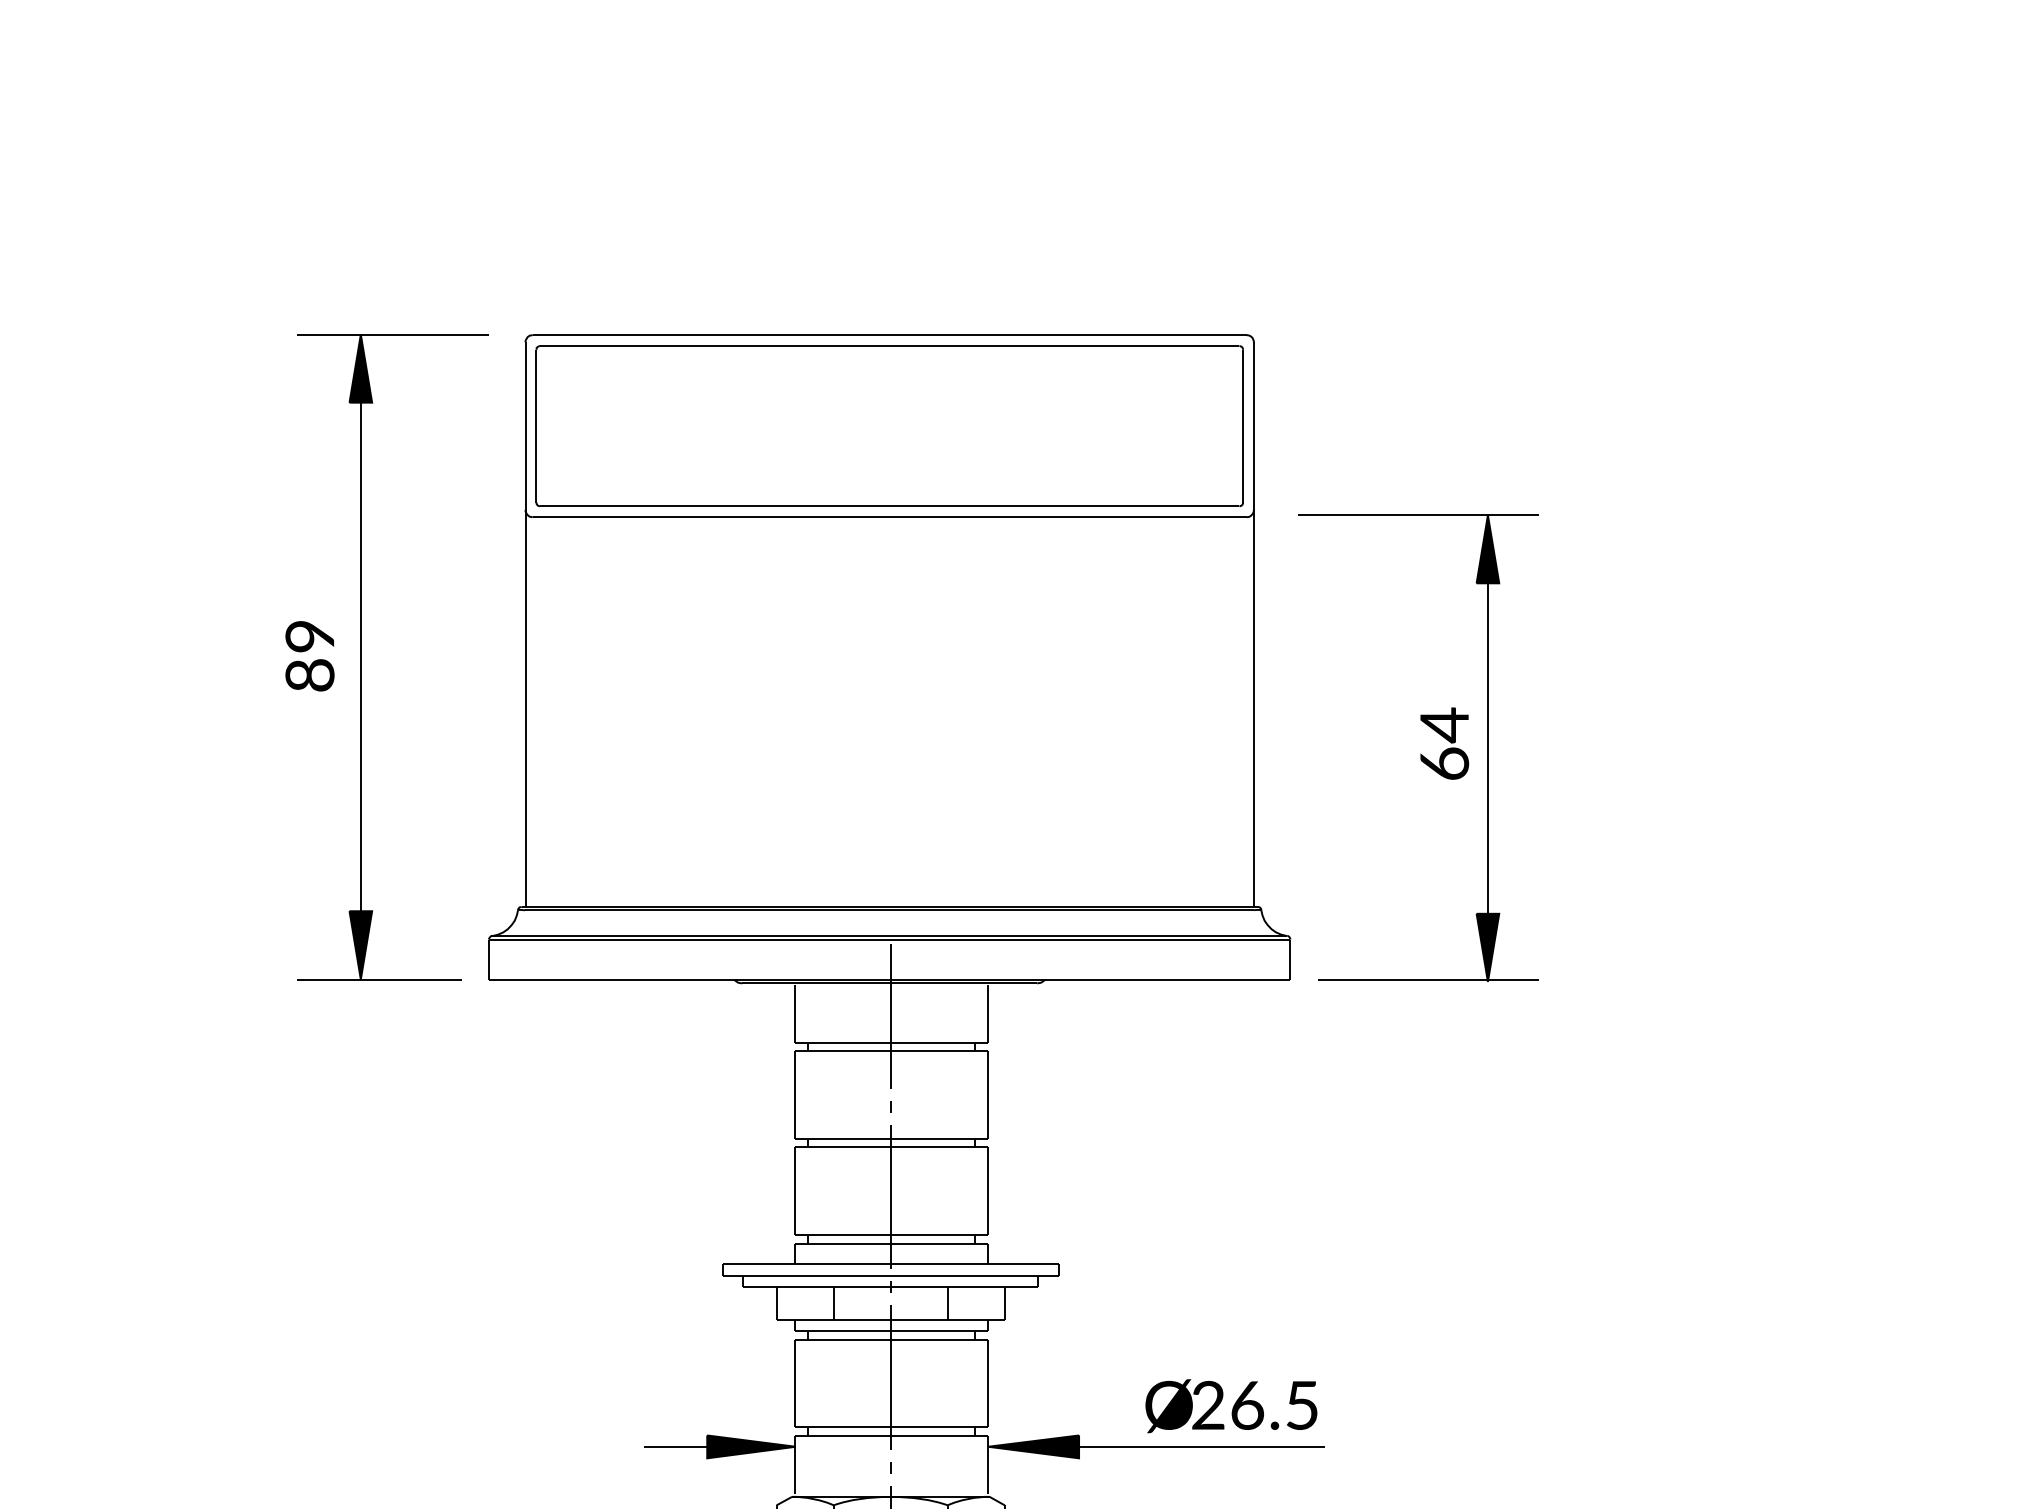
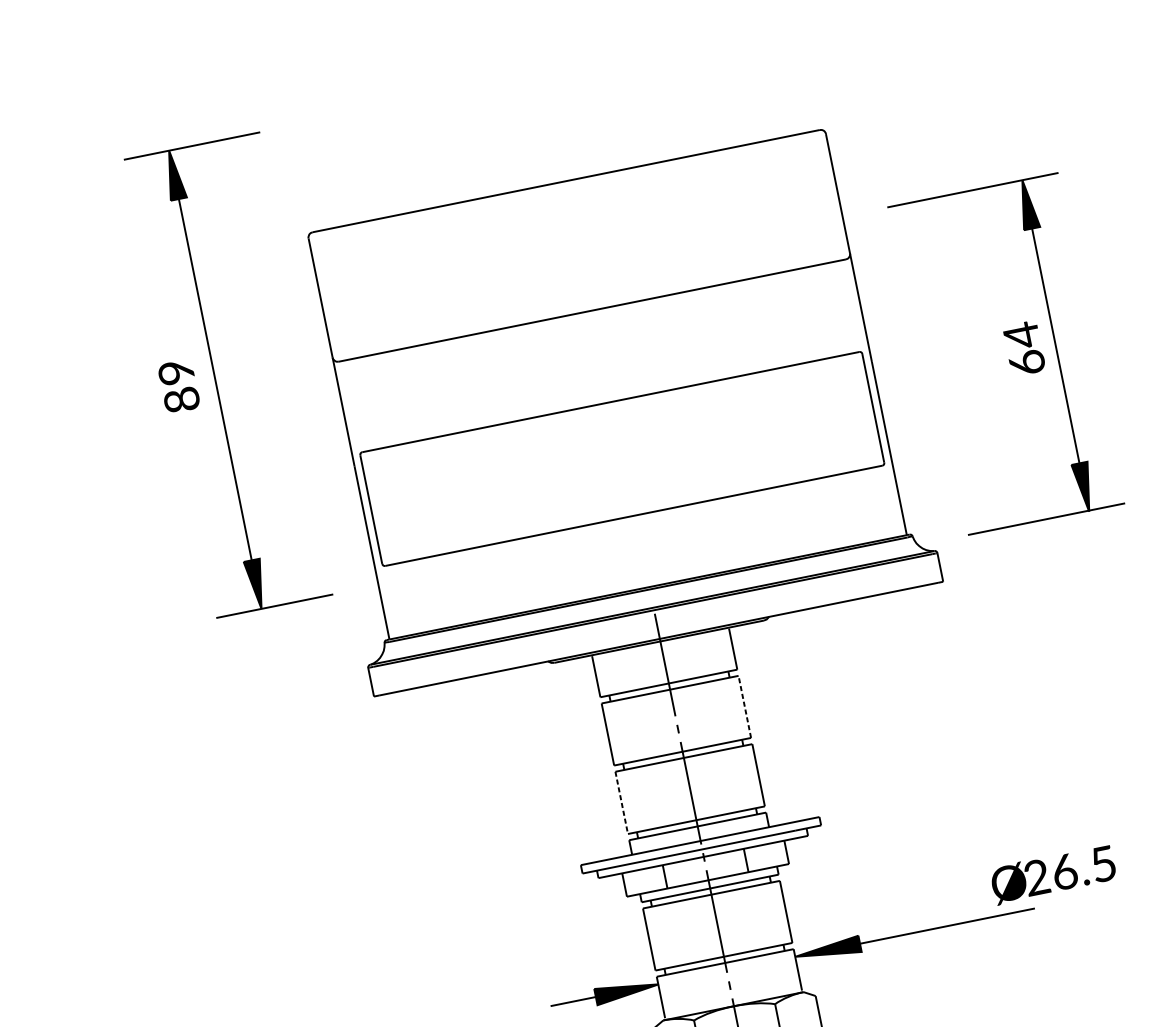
part: (889, 426) -> (622, 459), moved
part: (361, 657) -> (215, 379), moved
part: (1420, 753) -> (1008, 359), moved
line: (987, 1094) -> (744, 706), solid -> dashed
line: (795, 1191) -> (622, 803), solid -> dashed
text: (1231, 1406) -> (1053, 874), moved

